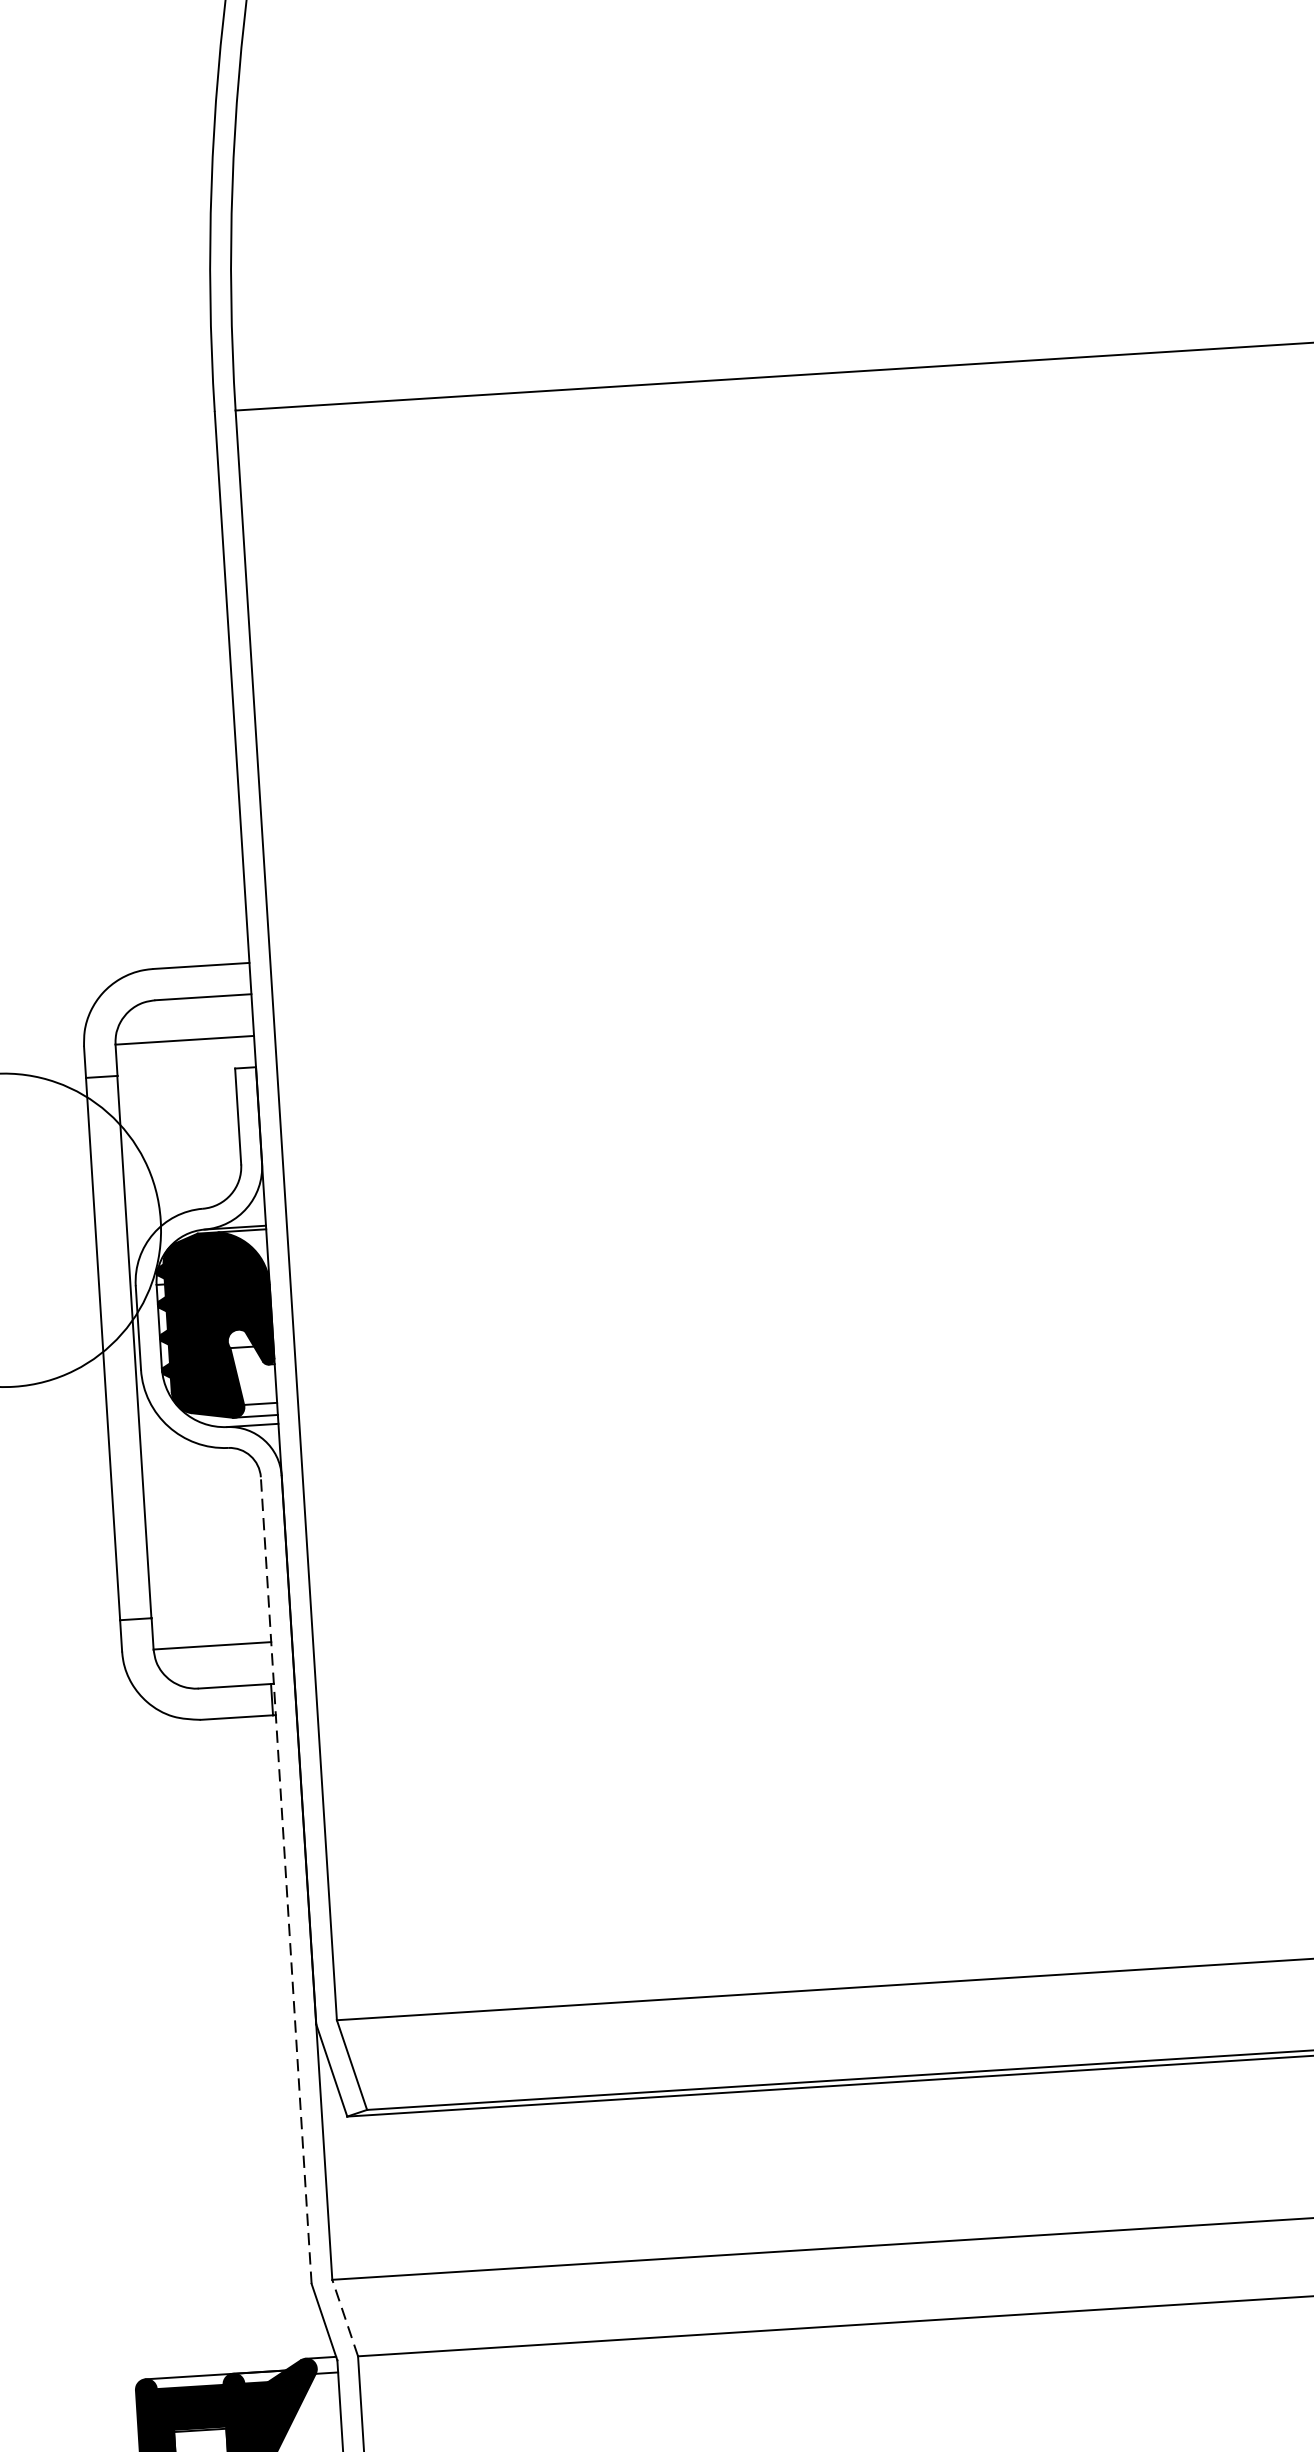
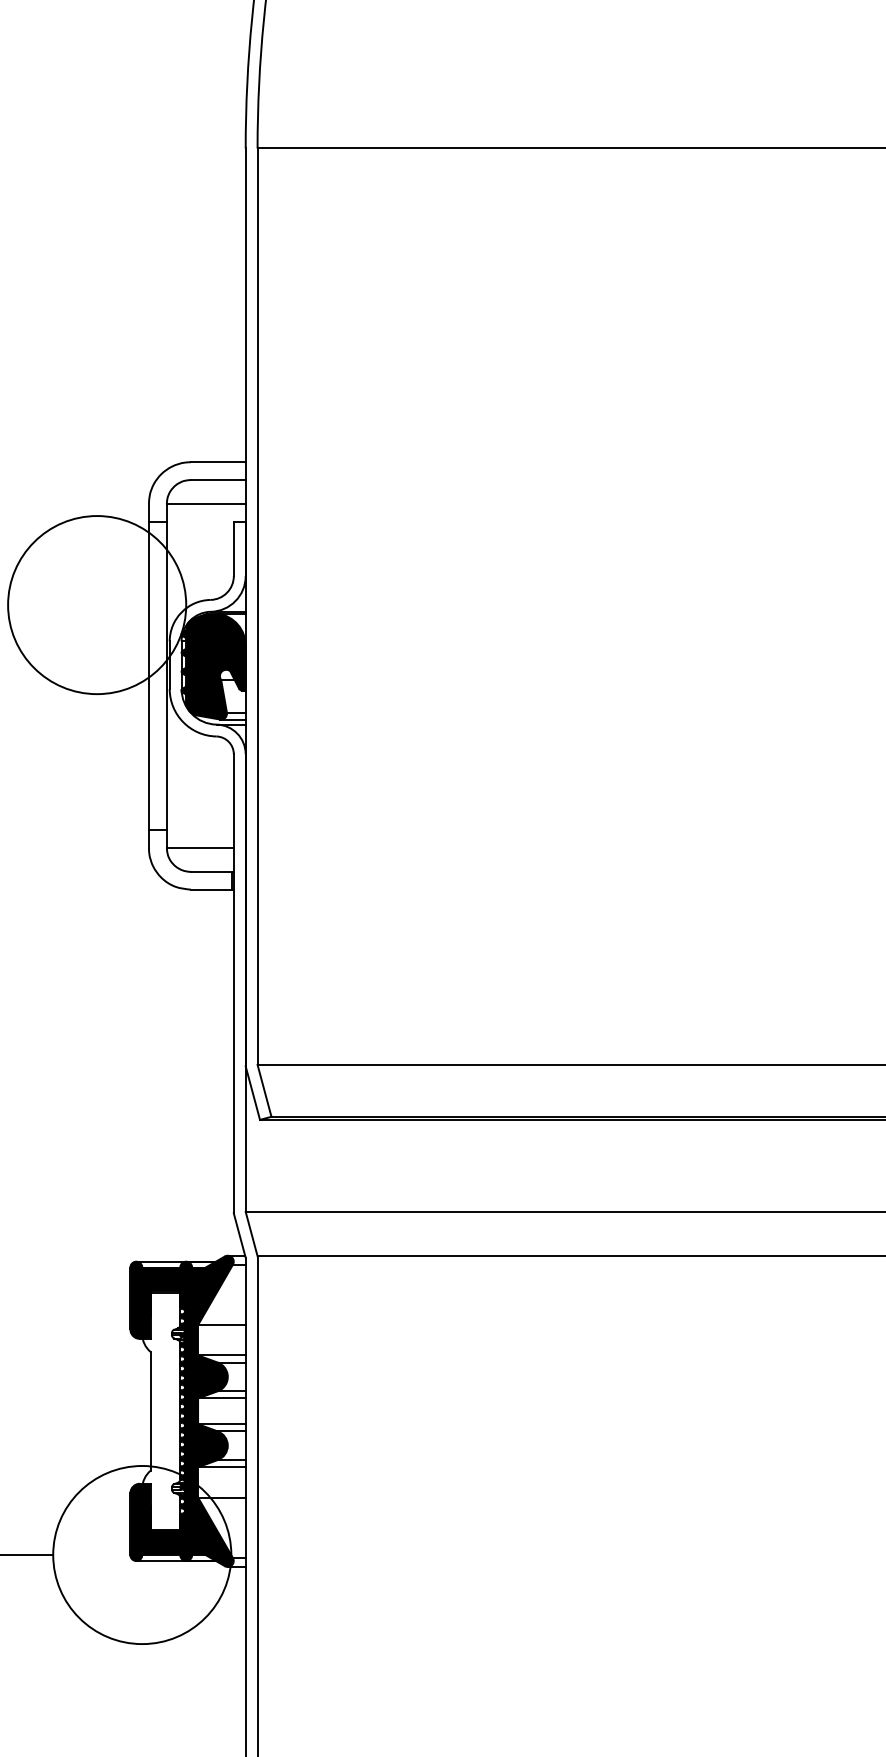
line: (285, 1879) -> (233, 983), dashed -> solid
line: (344, 2318) -> (251, 1234), dashed -> solid

